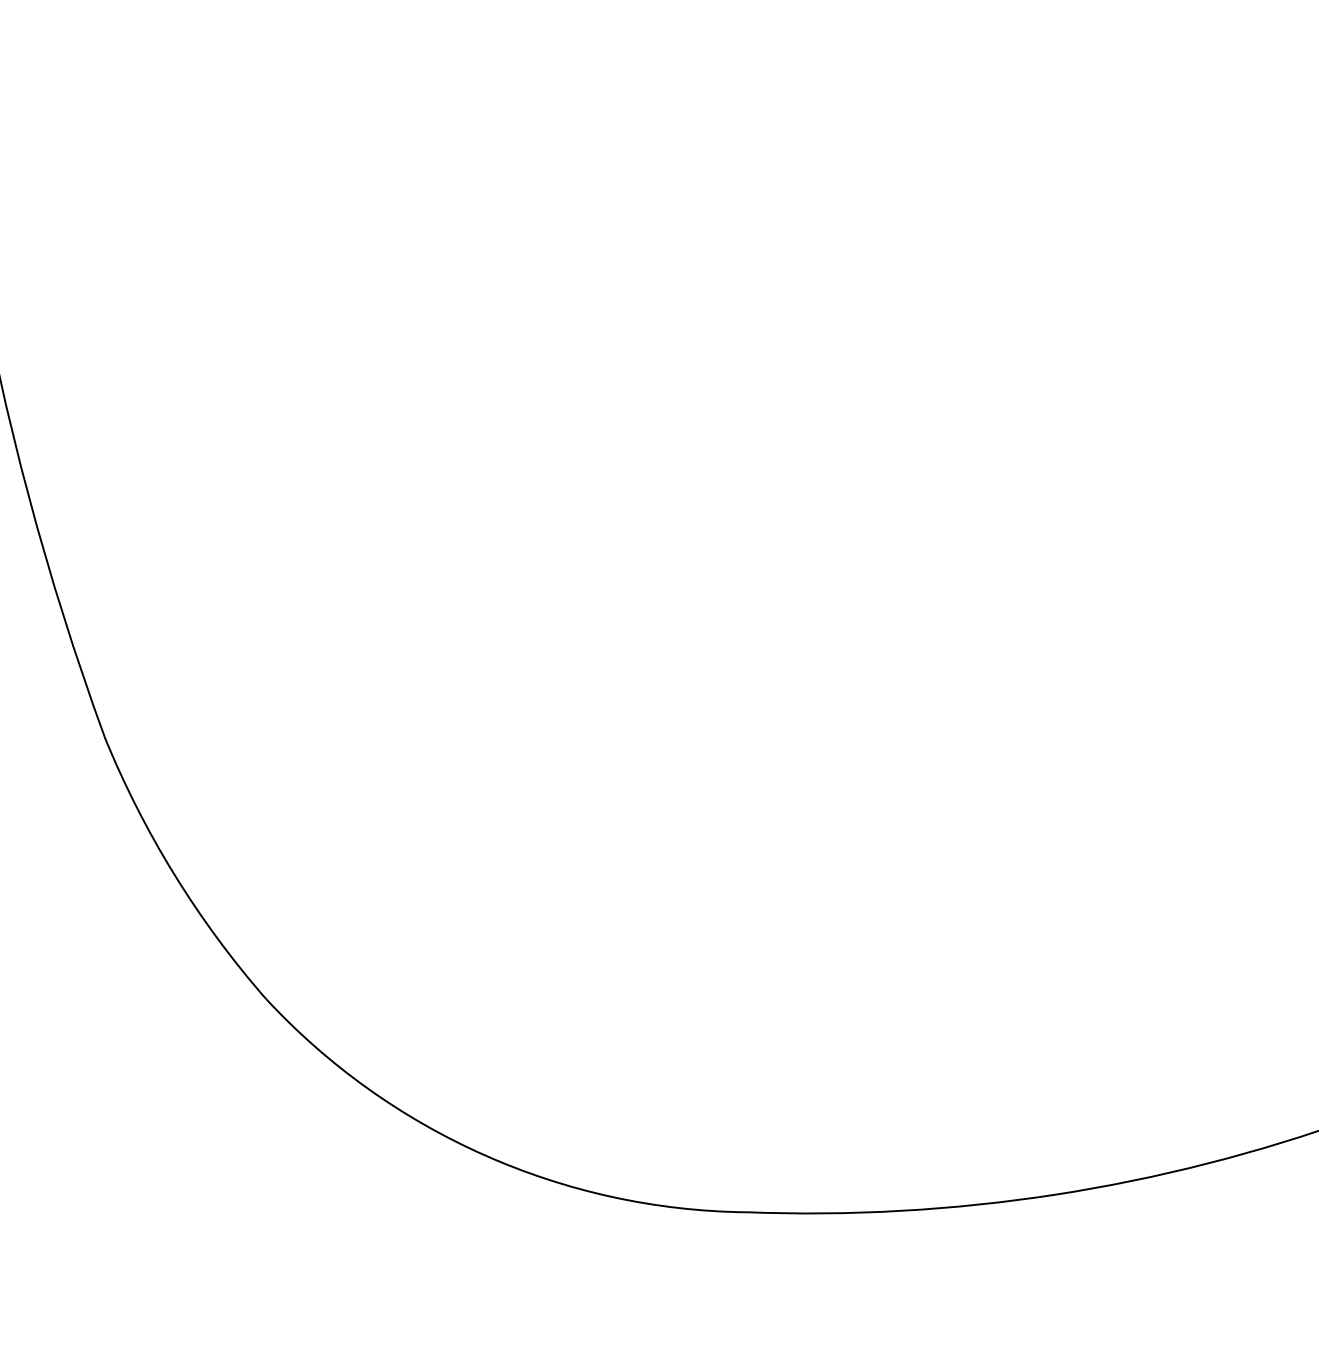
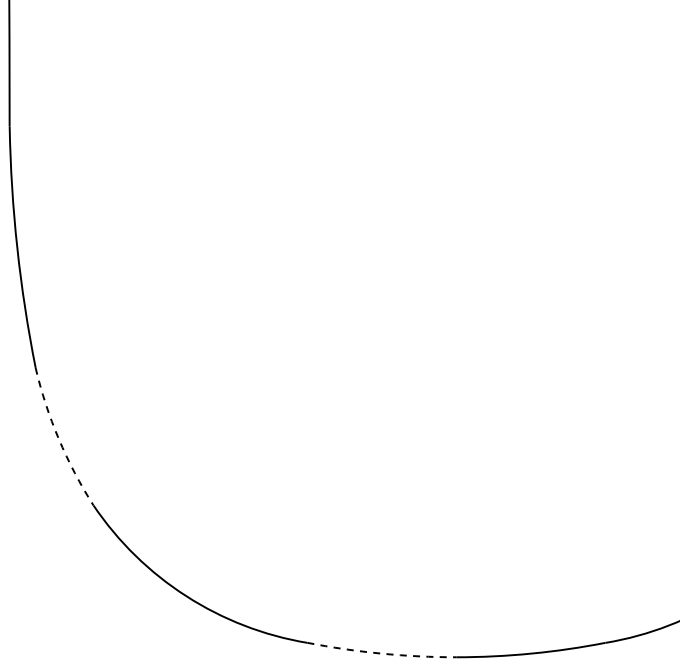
arc: (173, 875) -> (58, 439), solid -> dashed
arc: (901, 1210) -> (381, 653), solid -> dashed

